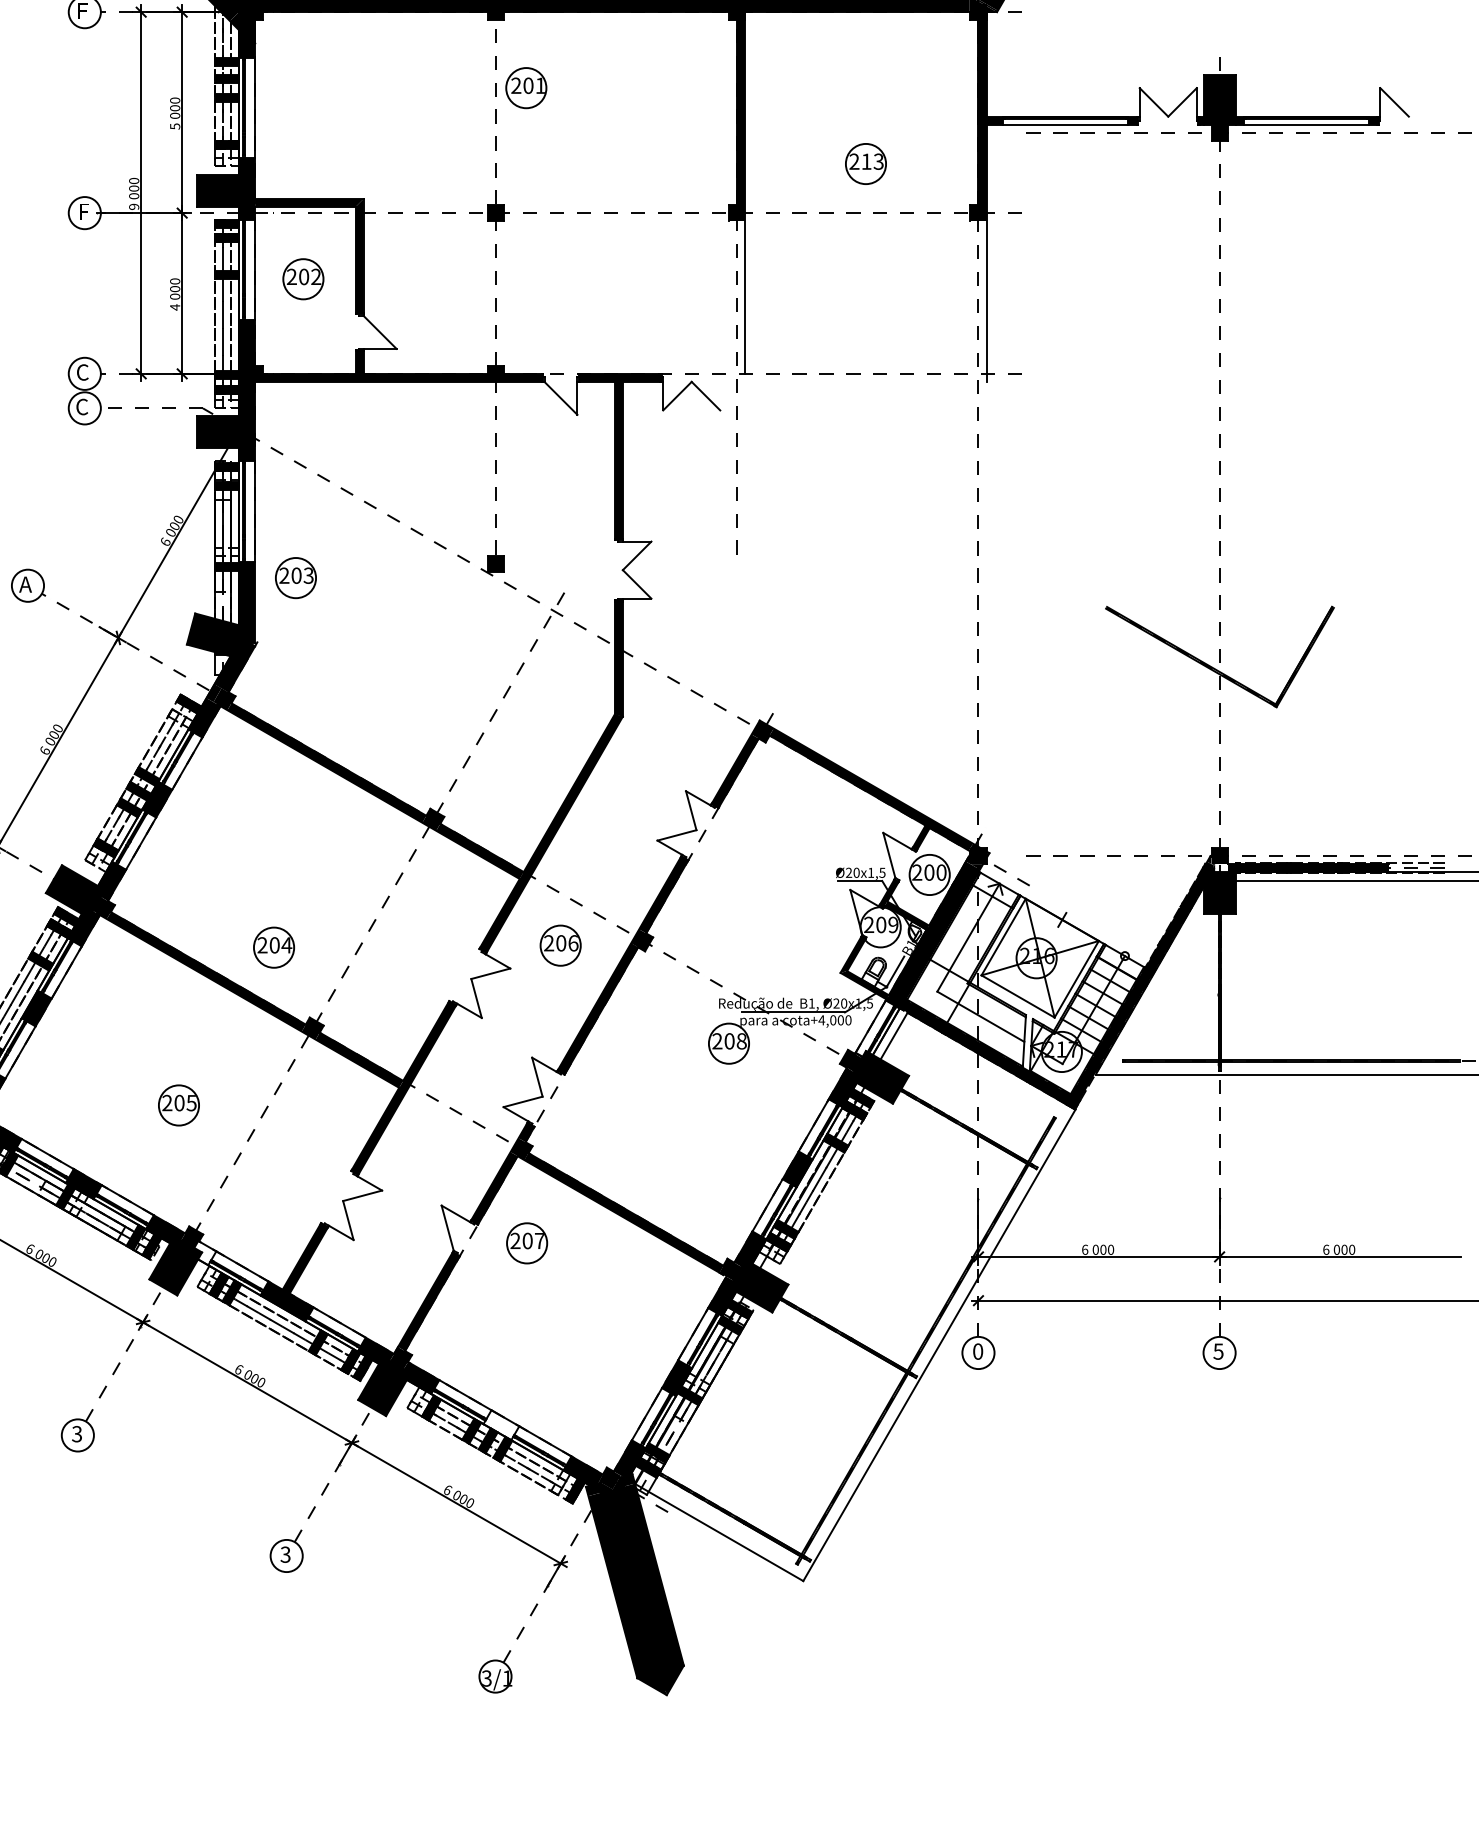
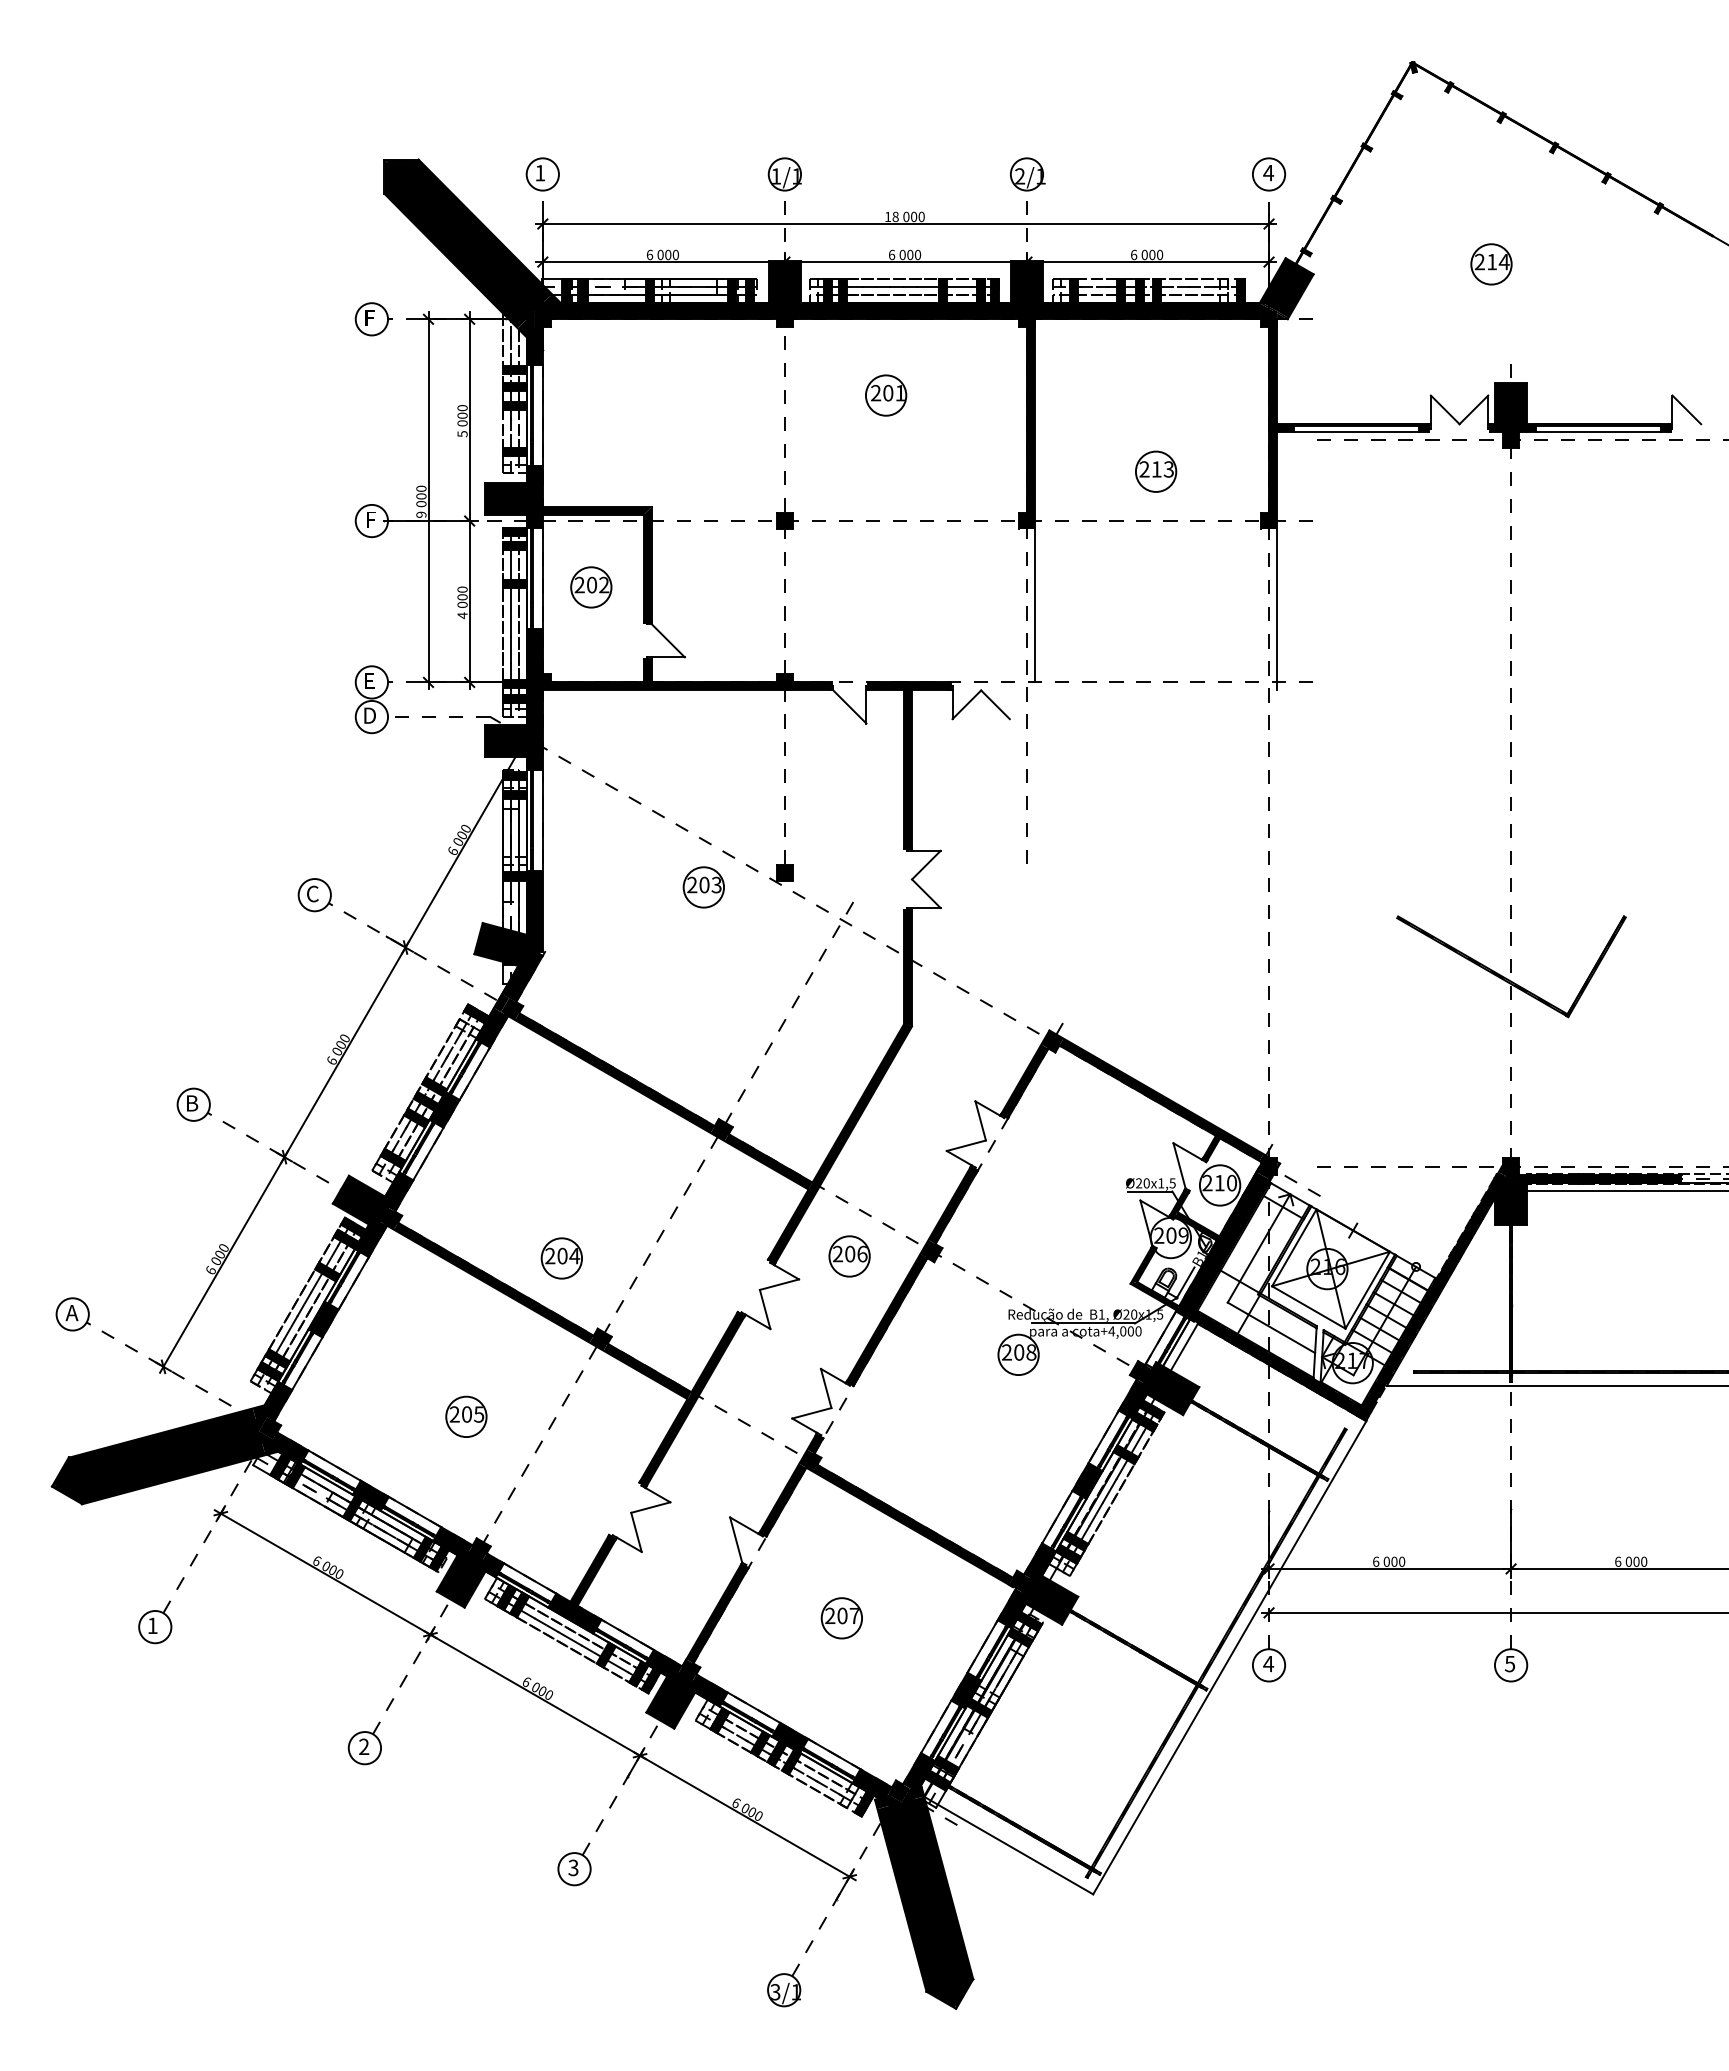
part: (526, 88) -> (886, 395), moved
text: (82, 371) -> (369, 680), C -> E
text: (82, 406) -> (369, 715), C -> D
part: (295, 578) -> (703, 887), moved
text: (25, 584) -> (312, 893), А -> C
fill: (1218, 868) -> (1510, 1178), added
text: (929, 871) -> (1219, 1182), 200 -> 210
part: (526, 1243) -> (841, 1618), moved
fill: (202, 1253) -> (490, 1565), added
text: (977, 1351) -> (1268, 1663), 0 -> 4
fill: (501, 1424) -> (790, 1737), added
text: (77, 1434) -> (364, 1747), 3 -> 2

